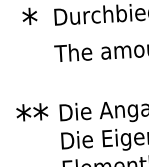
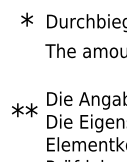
text: (32, 112) -> (24, 110), moved

